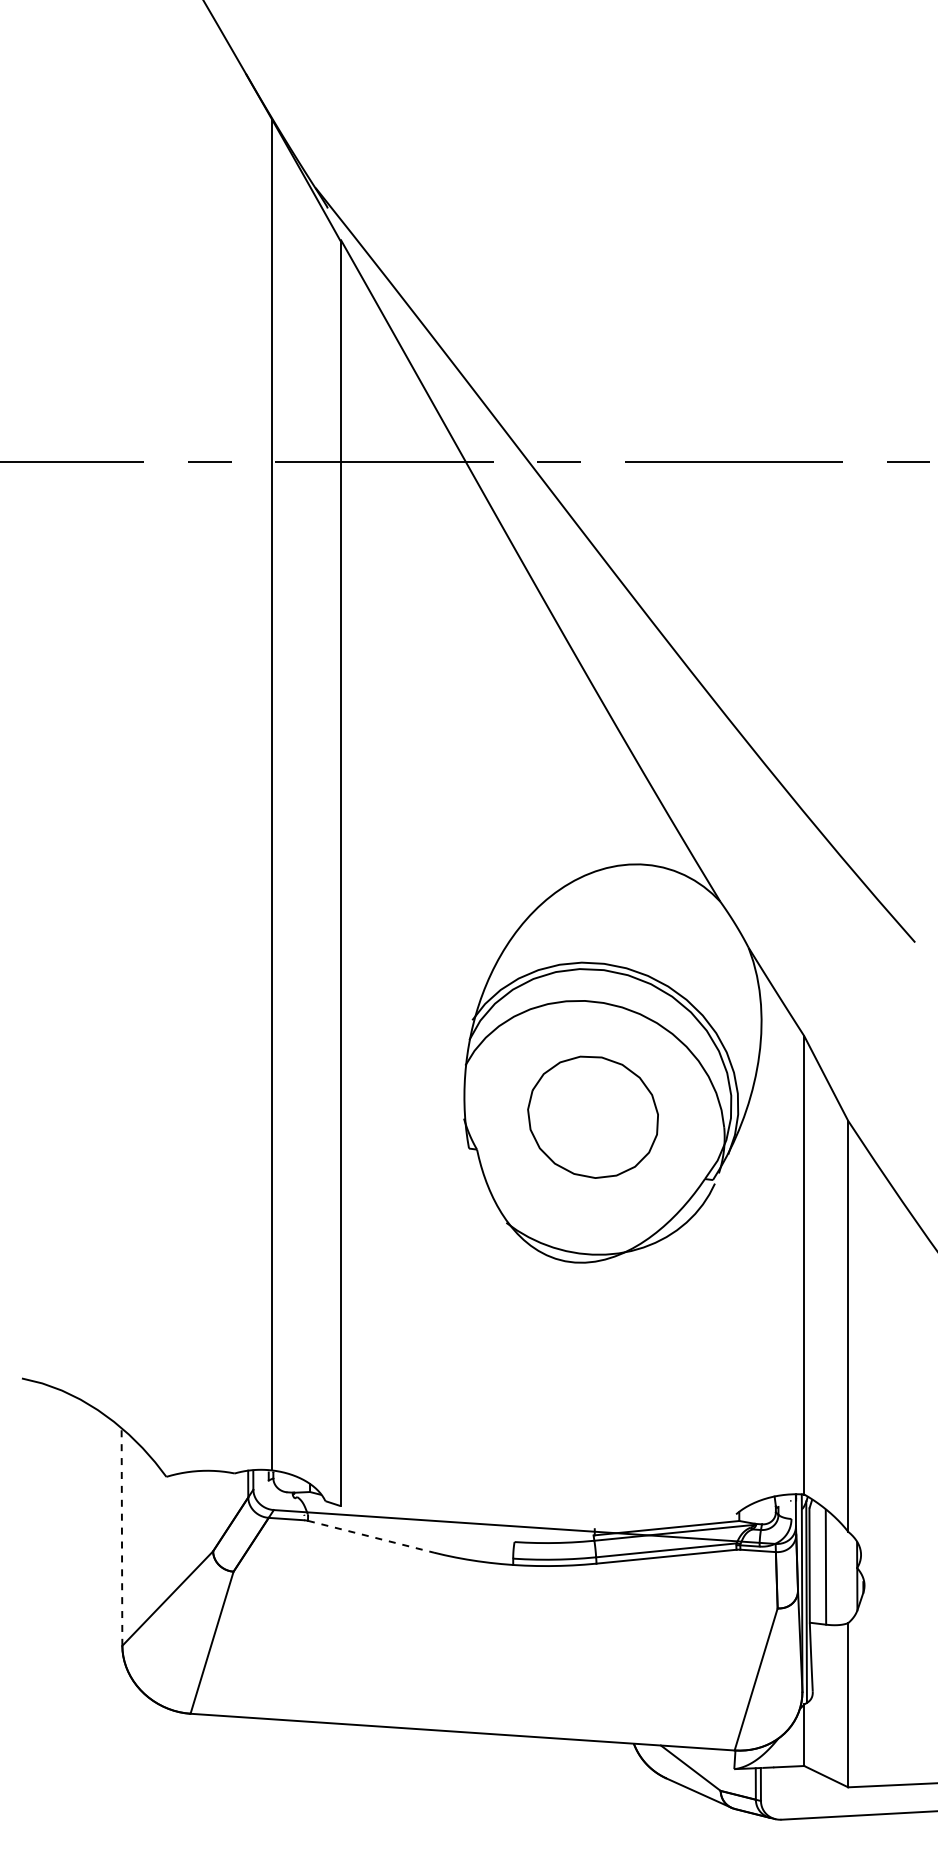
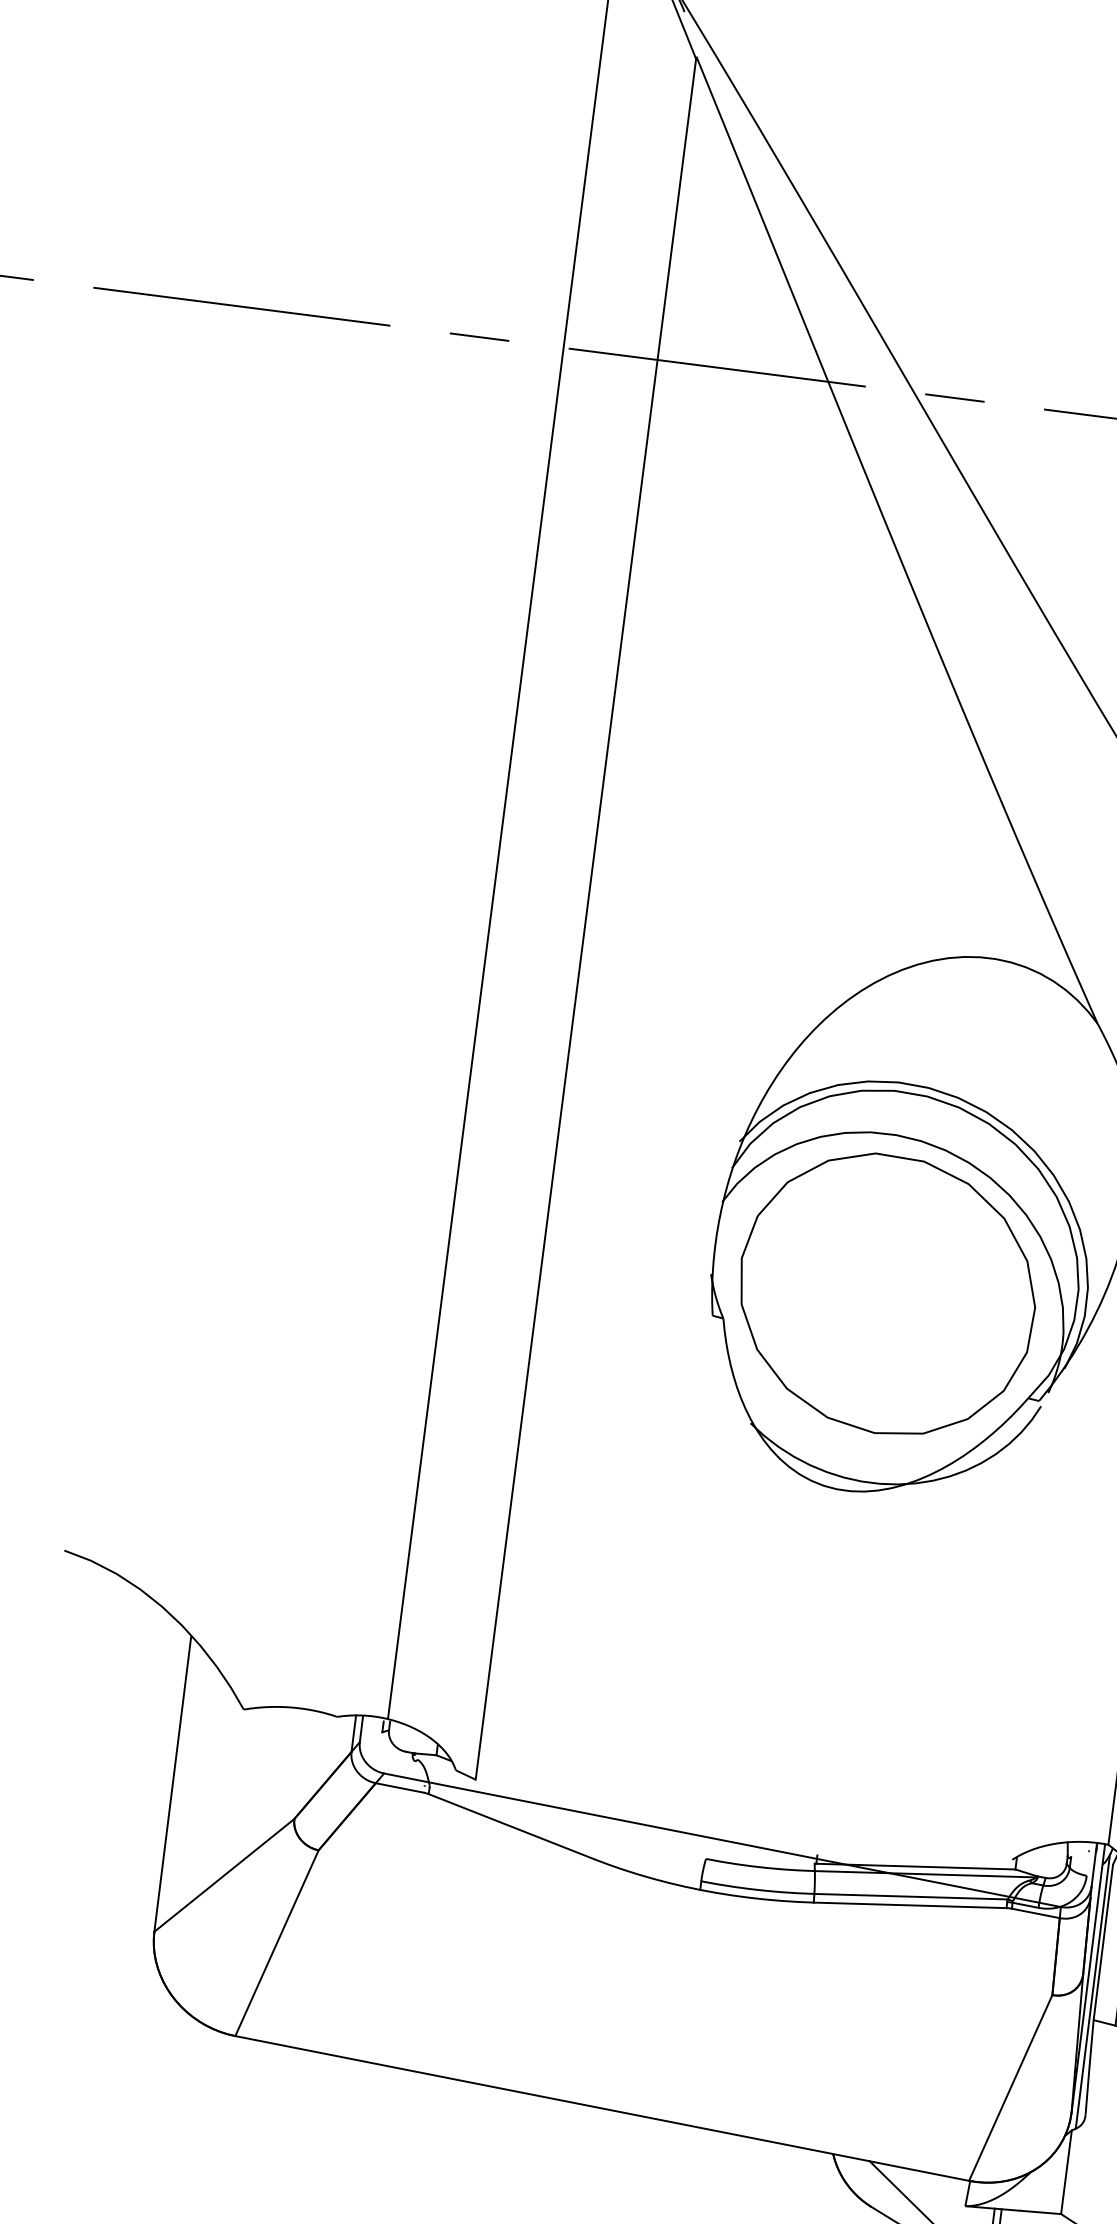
part: (592, 1117) -> (886, 1294), size x1.67
line: (371, 1536) -> (512, 1826), dashed -> solid
line: (121, 1537) -> (172, 1784), dashed -> solid

